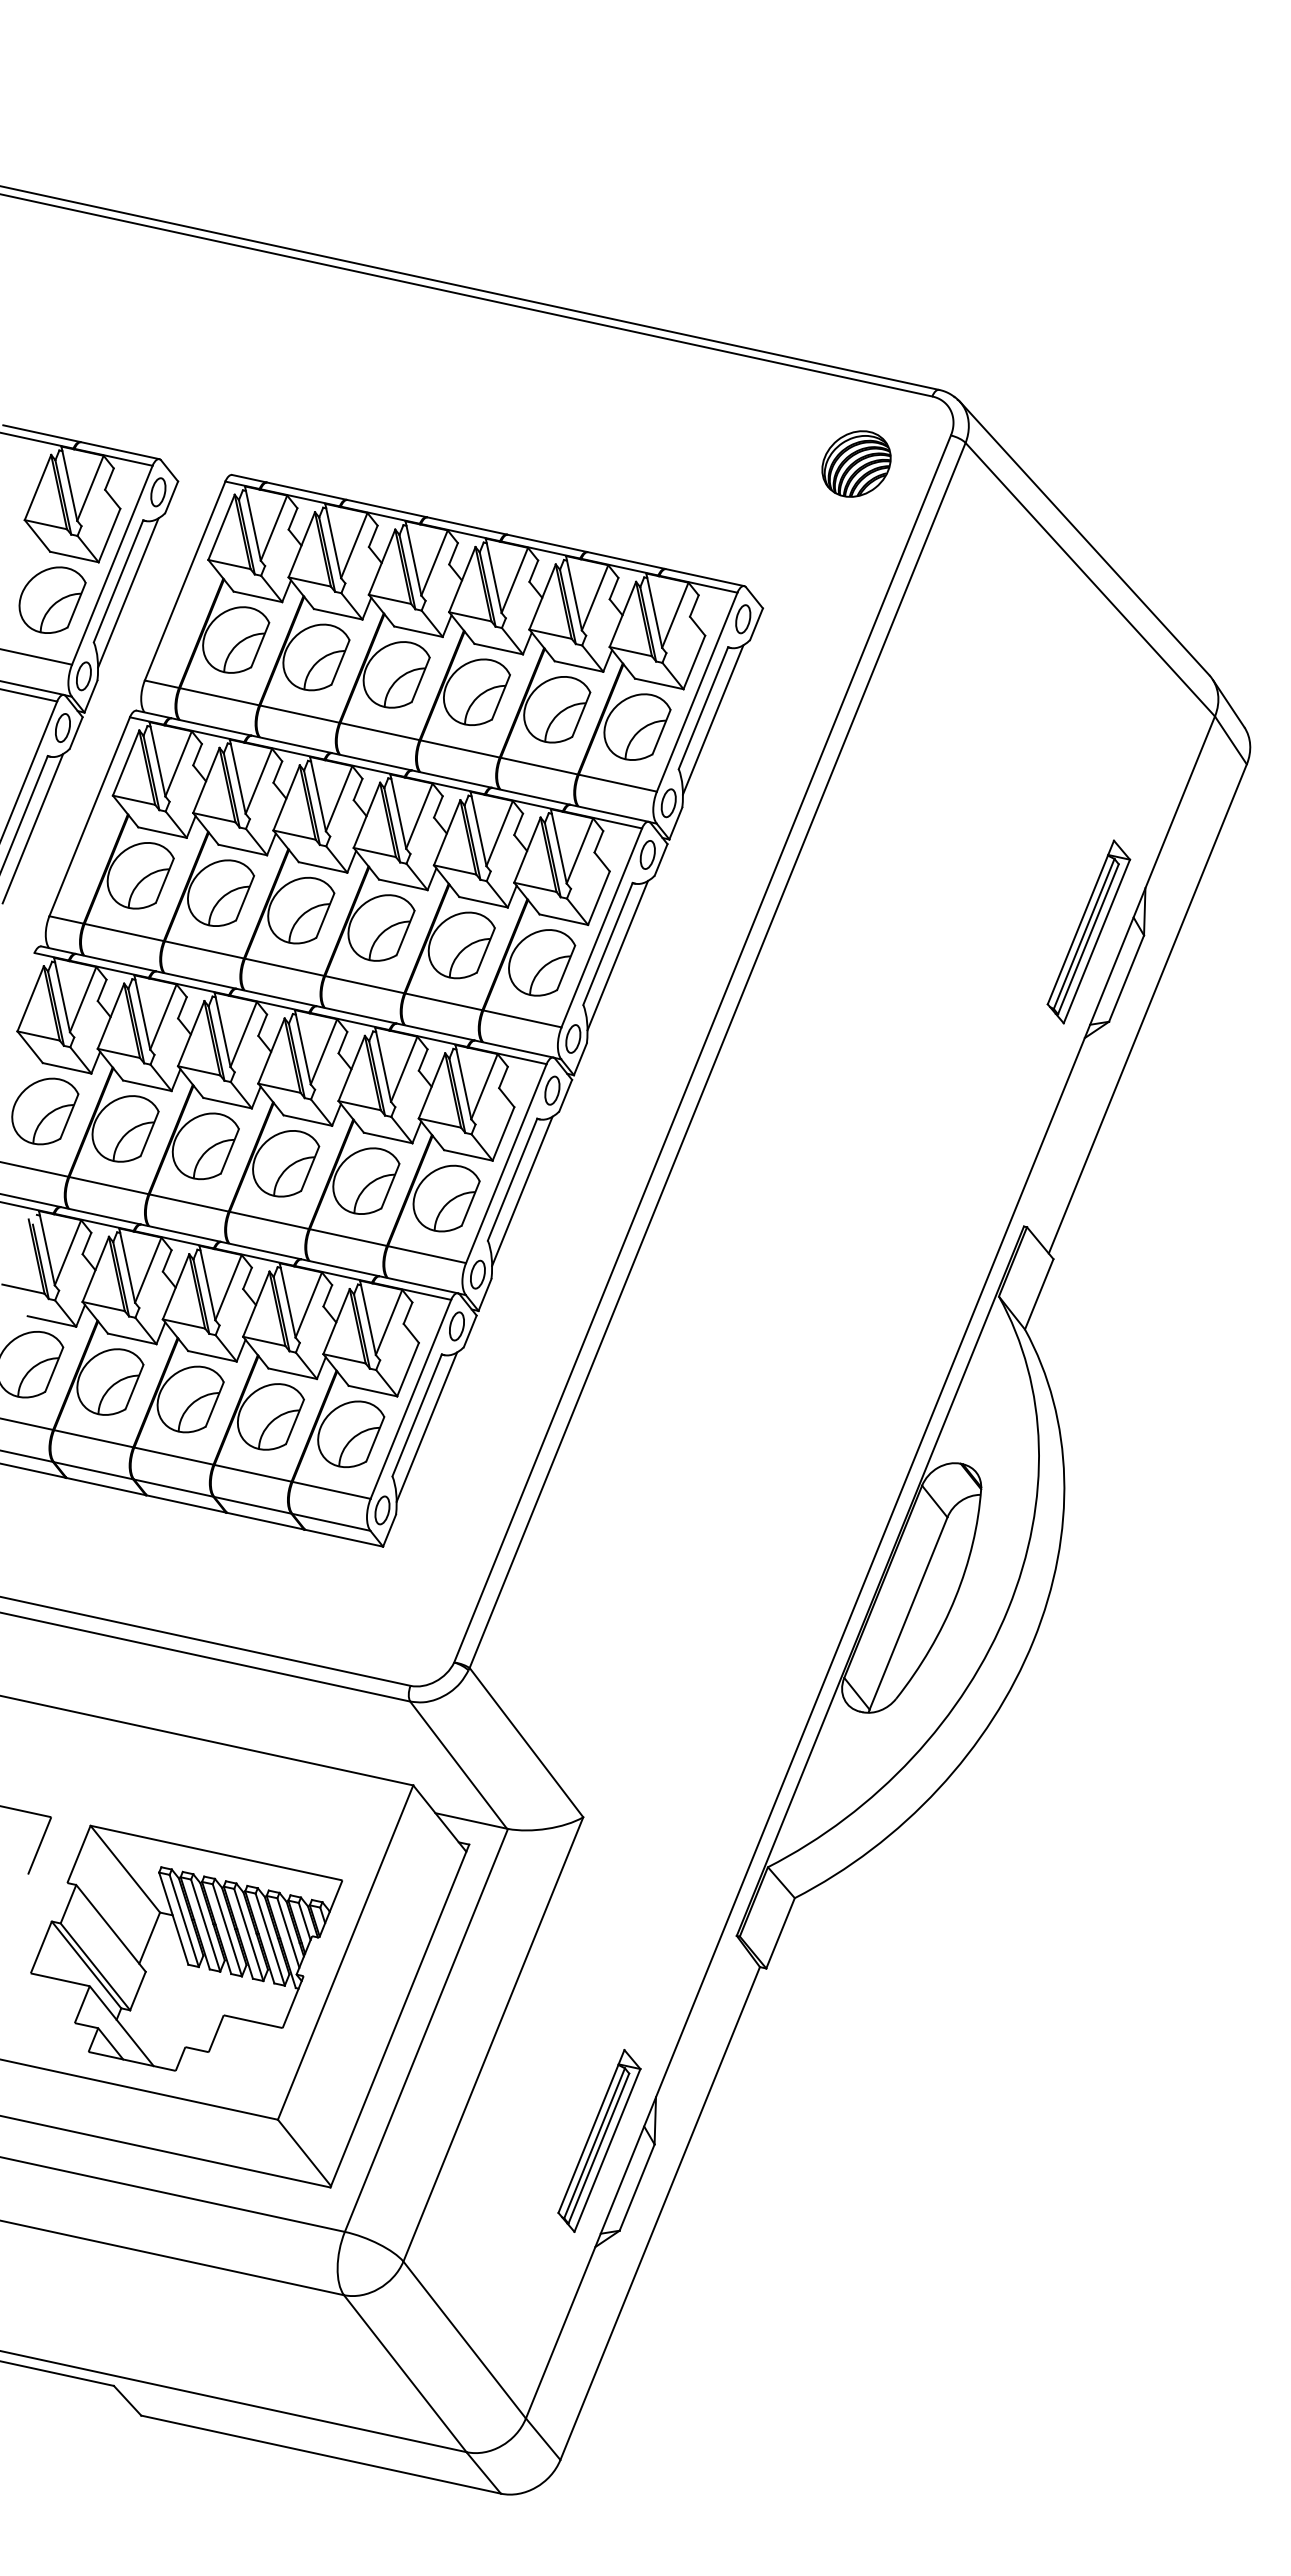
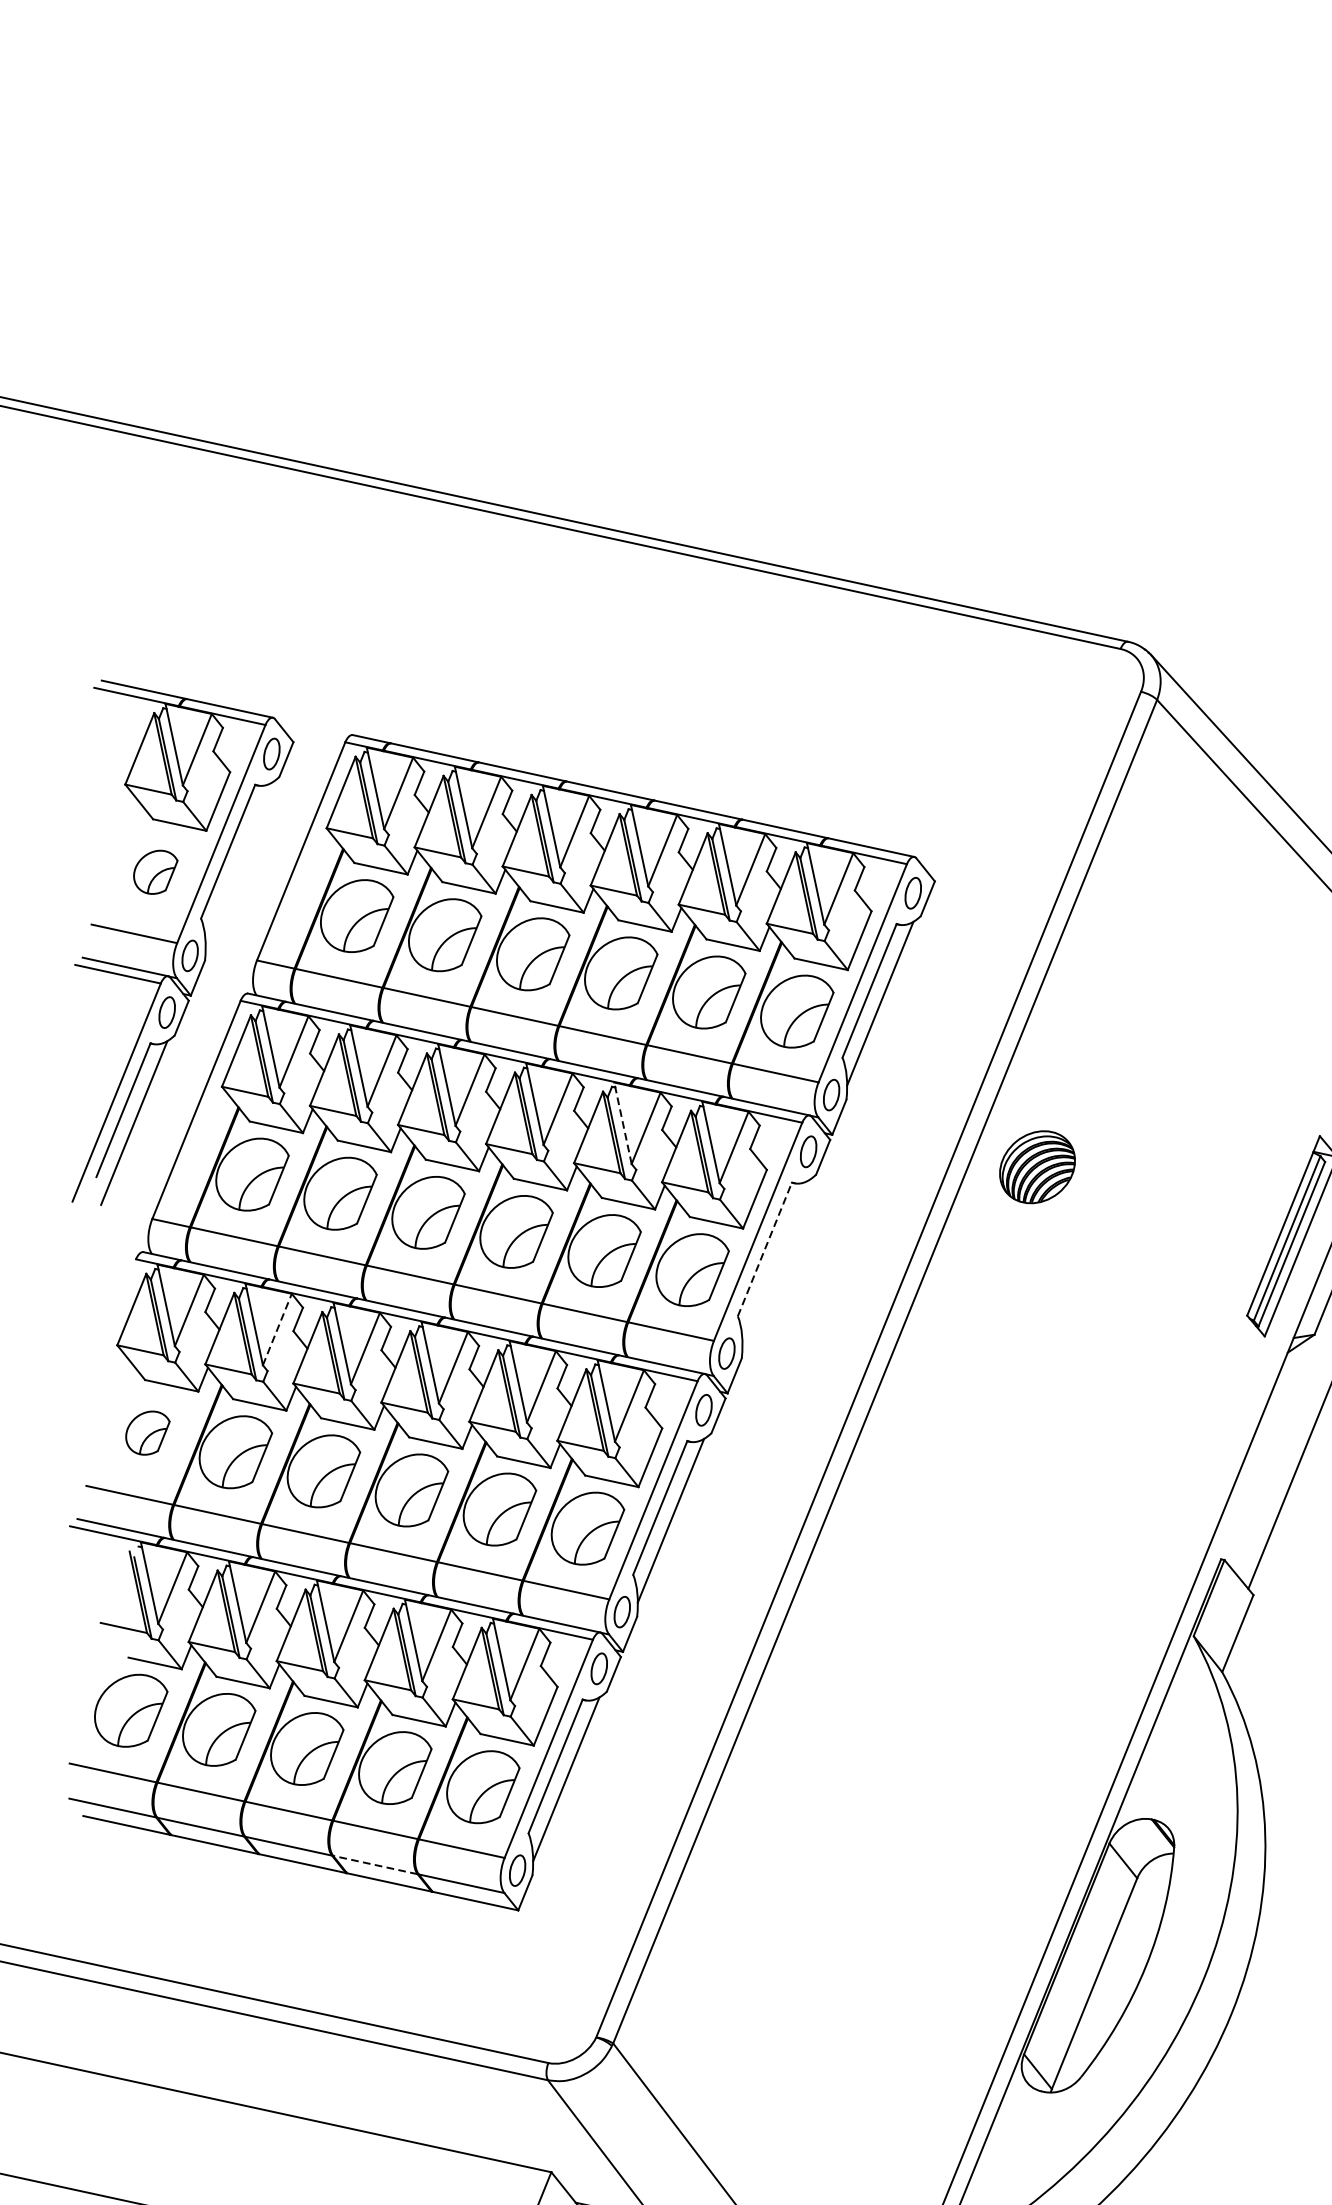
part: (856, 463) -> (1037, 1166), moved
line: (128, 592) -> (239, 863), removed
part: (52, 599) -> (155, 871), size x0.6
line: (478, 828) -> (622, 1122), solid -> dashed
line: (608, 943) -> (765, 1248), solid -> dashed
line: (617, 955) -> (775, 1262), removed
line: (163, 1016) -> (277, 1328), solid -> dashed
part: (45, 1111) -> (148, 1433), size x0.6
line: (252, 1505) -> (375, 1865), solid -> dashed

